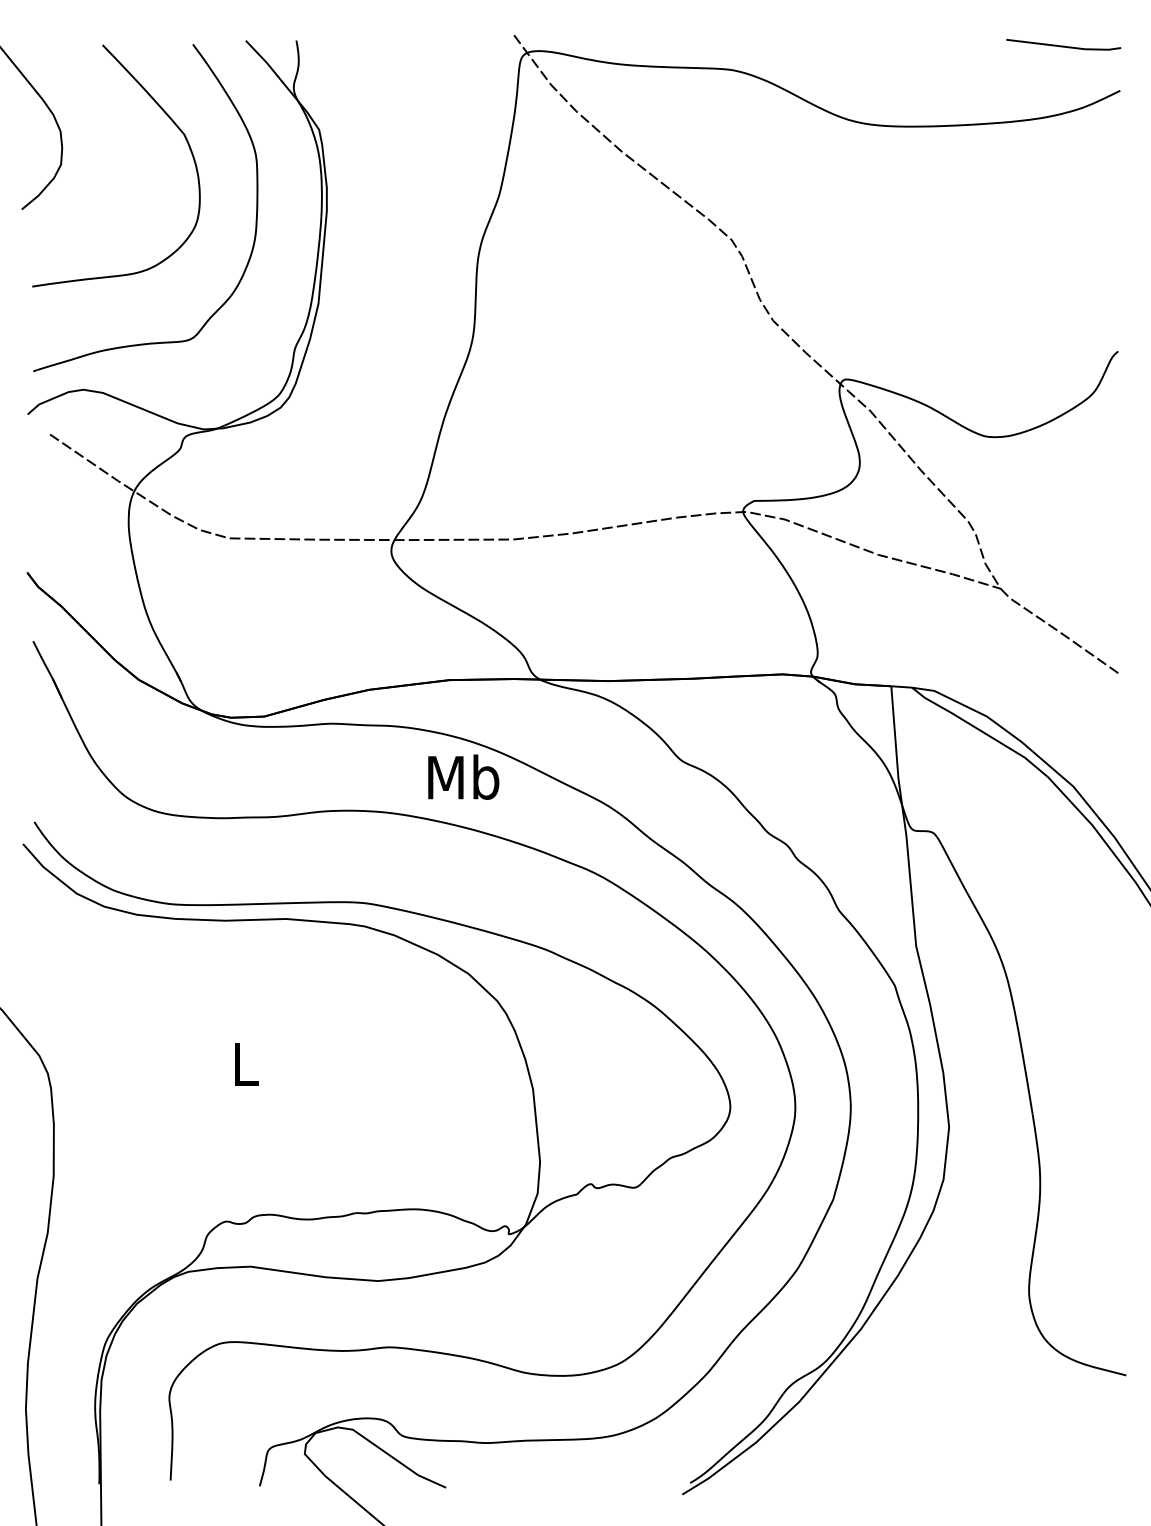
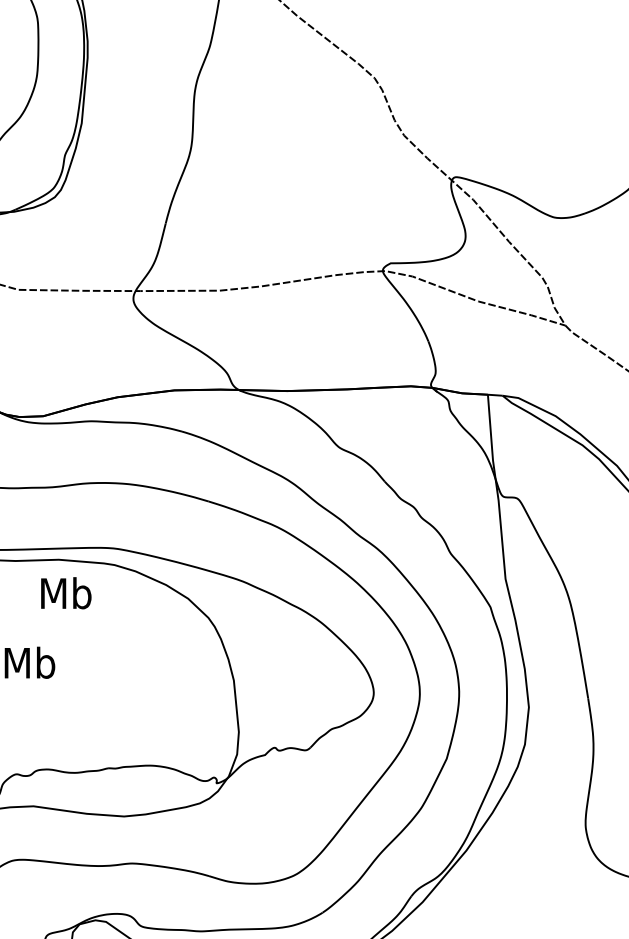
text: (463, 776) -> (66, 592), moved
text: (245, 1064) -> (29, 662), L -> Mb

